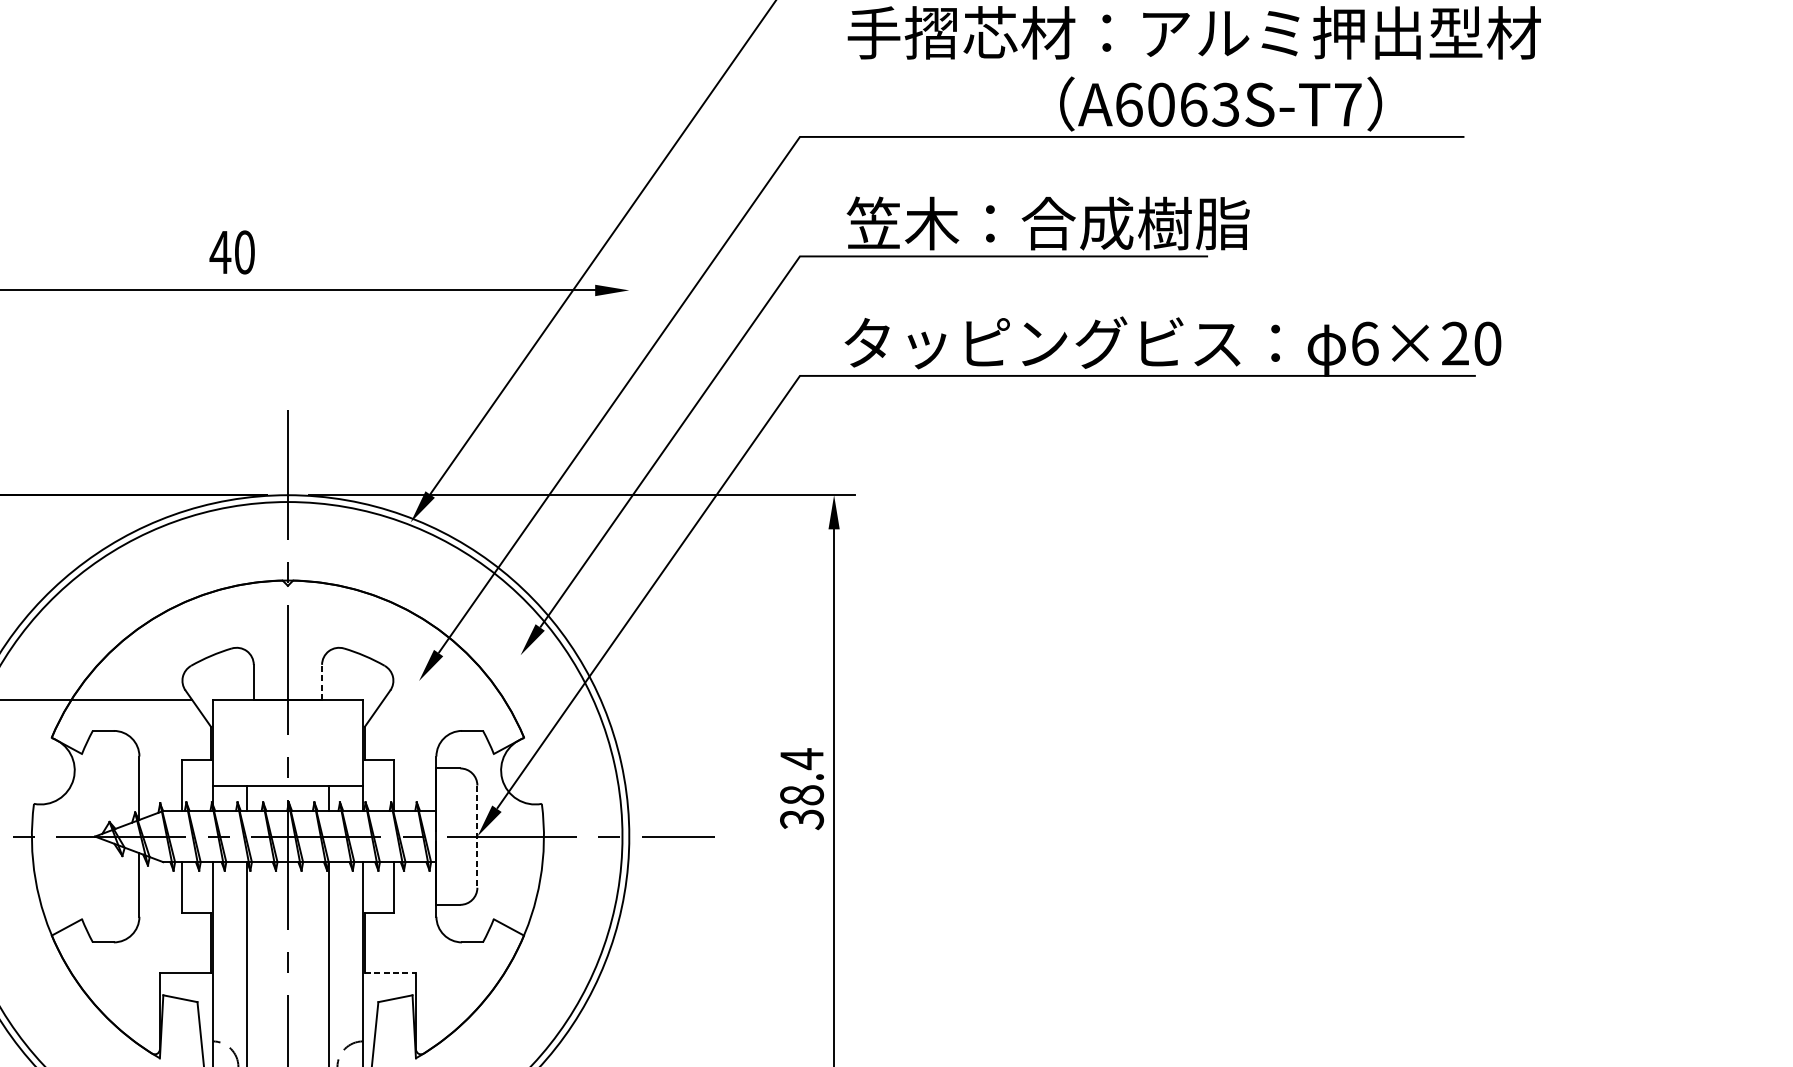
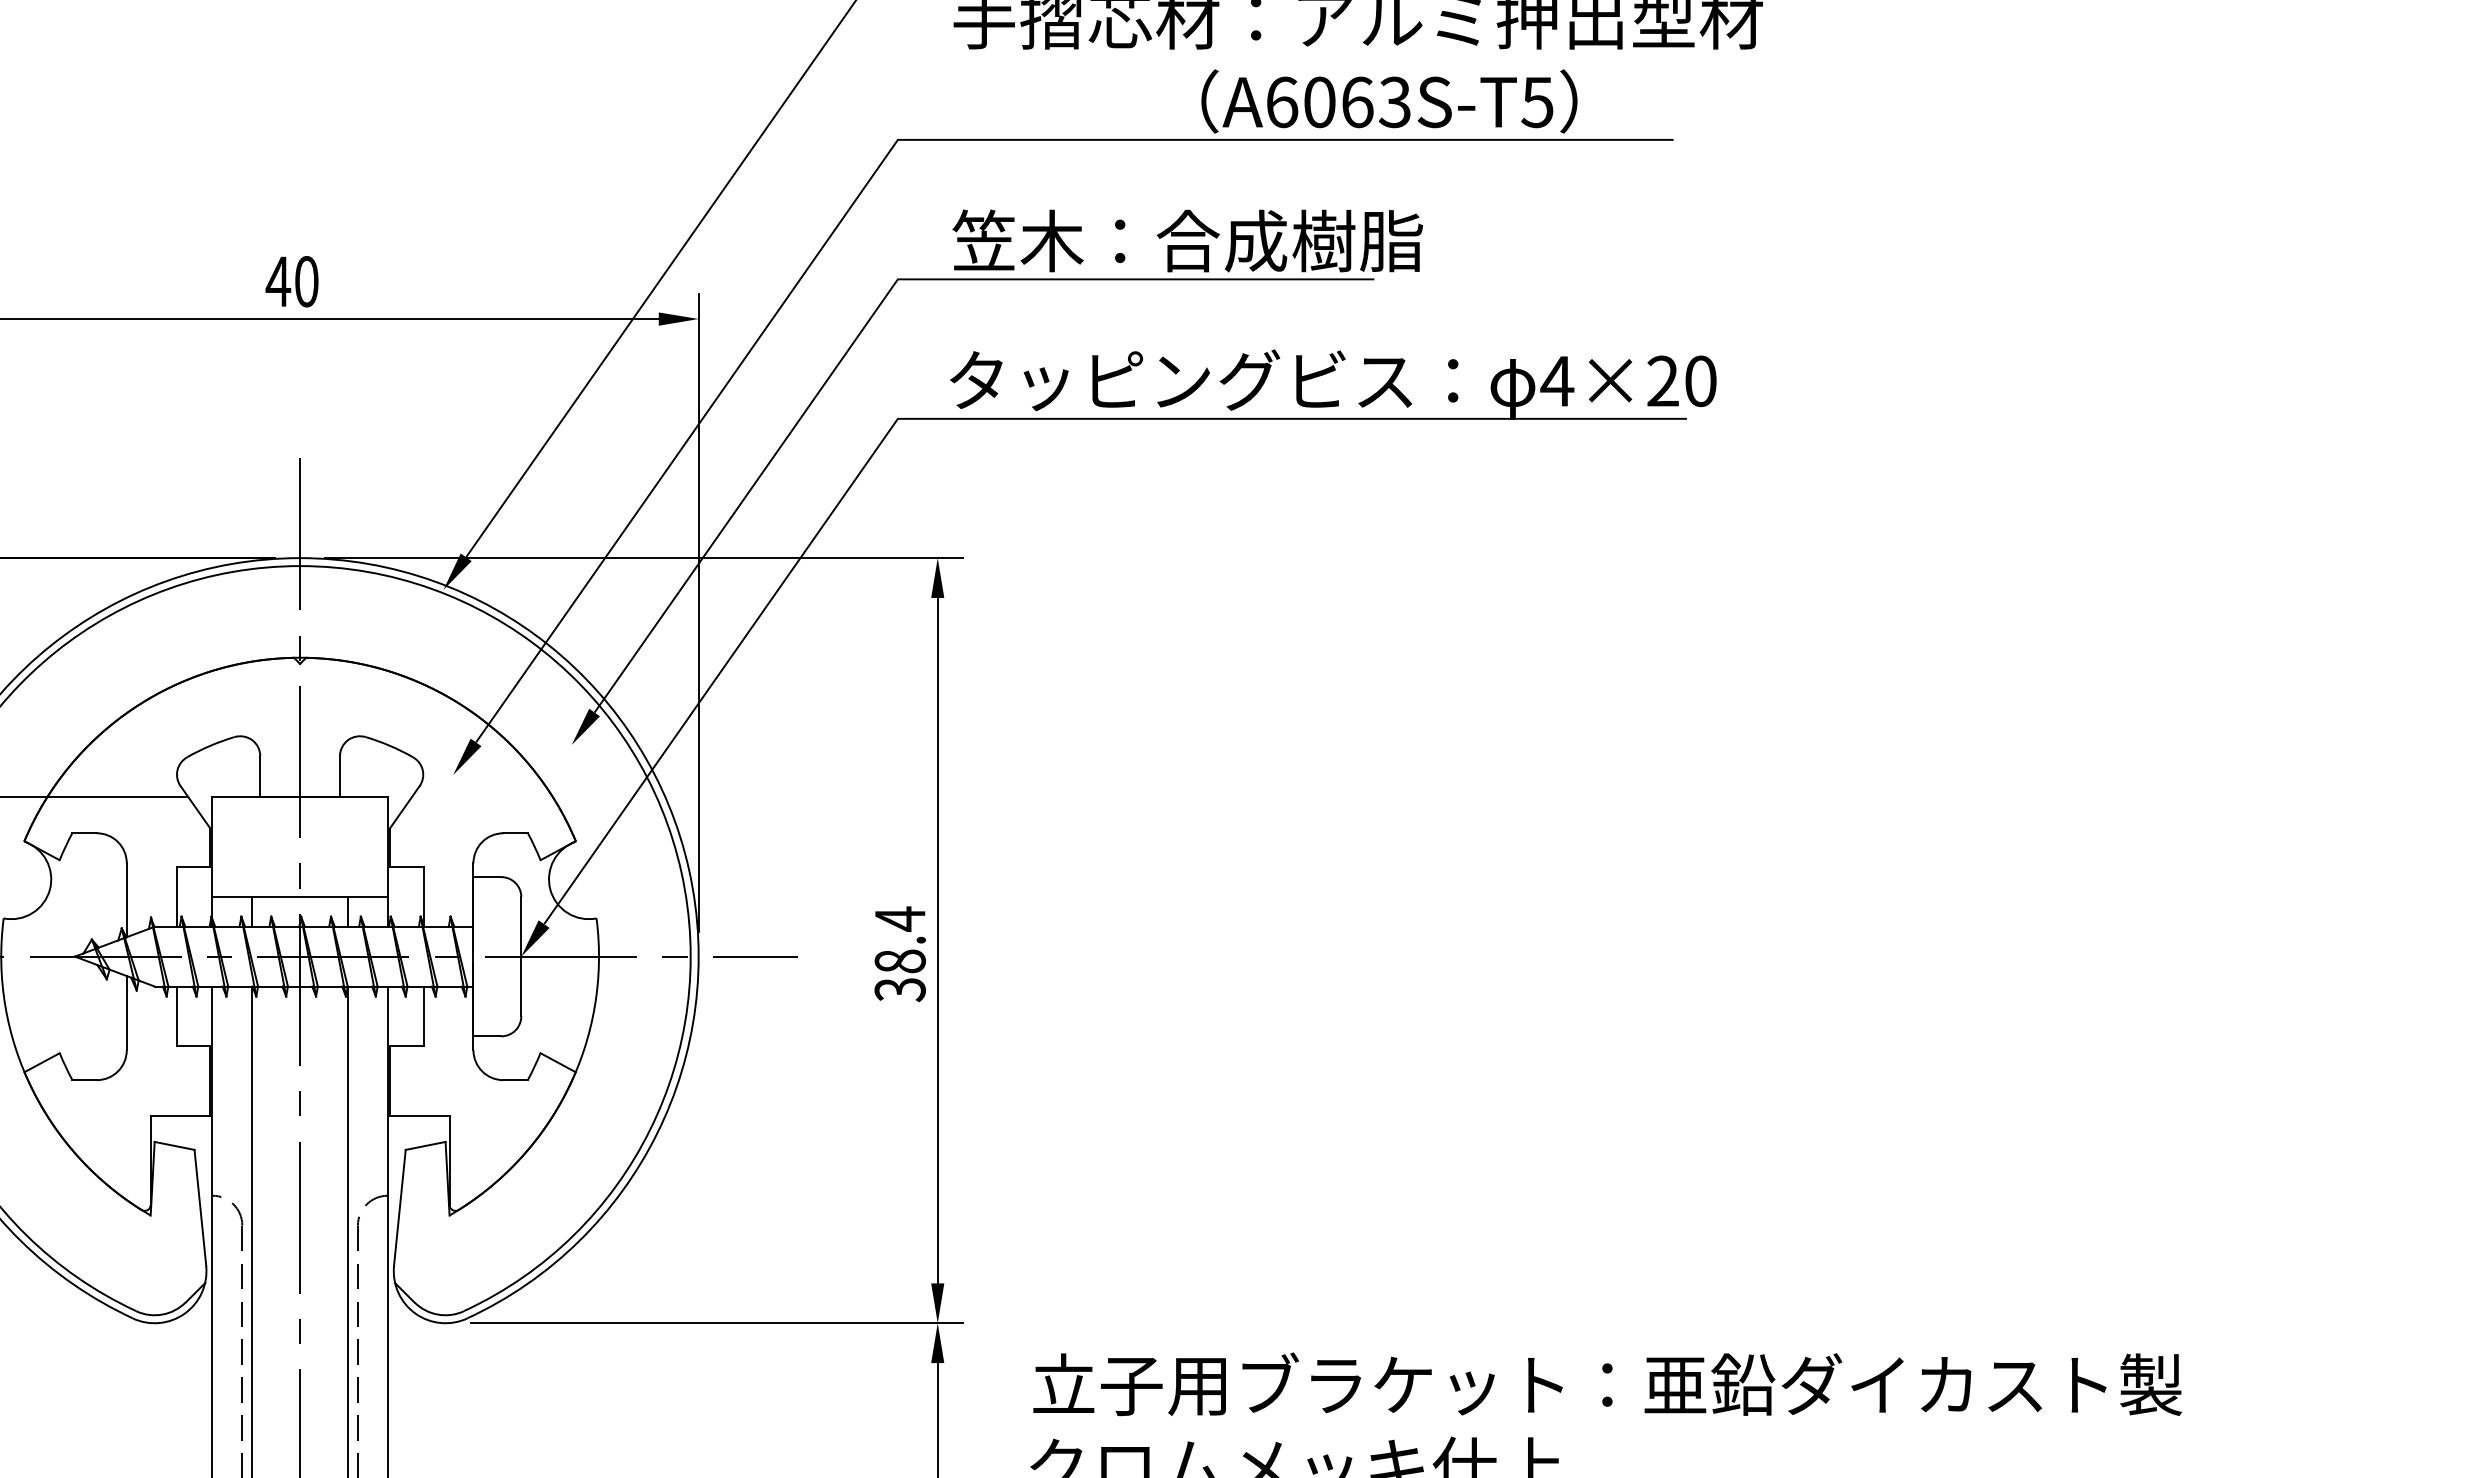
text: (1347, 104) -> (1537, 102), A6063S-T7 -> A6063S-T5
text: (231, 252) -> (291, 281), moved
text: (1365, 343) -> (1557, 381), 6×20 -> 4×20
line: (629, 541) -> (698, 612), added
line: (321, 682) -> (339, 776), dashed -> solid
text: (801, 789) -> (899, 954), moved
line: (477, 836) -> (521, 956), dashed -> solid
line: (390, 973) -> (419, 1116), dashed -> solid

